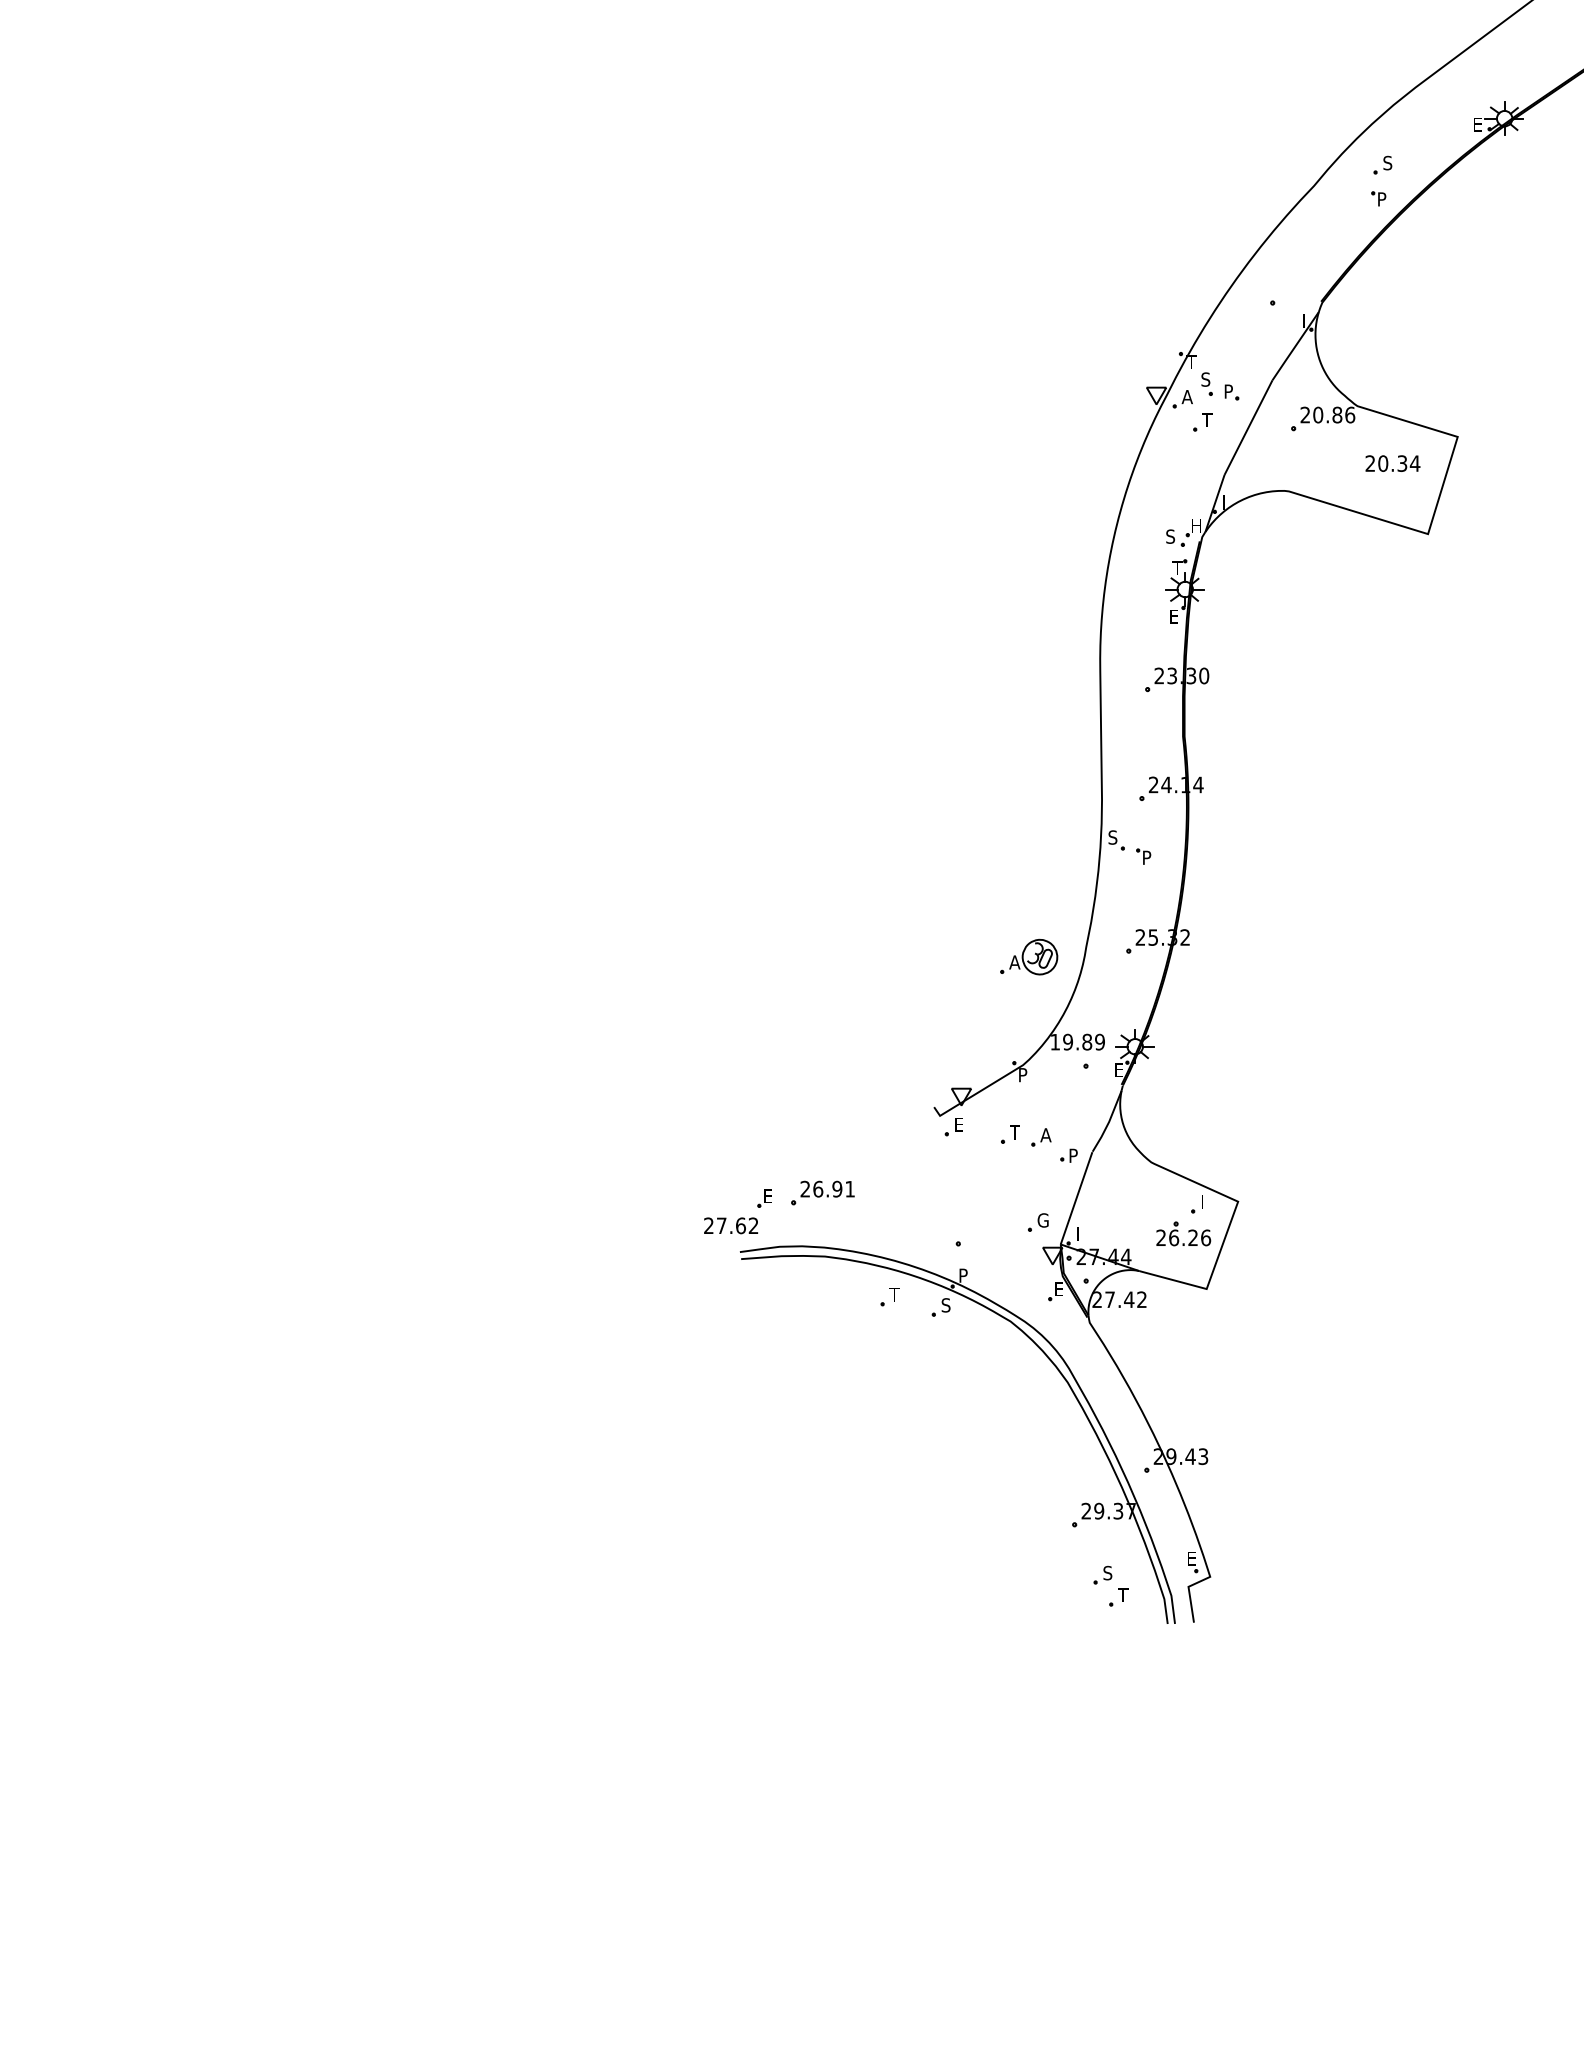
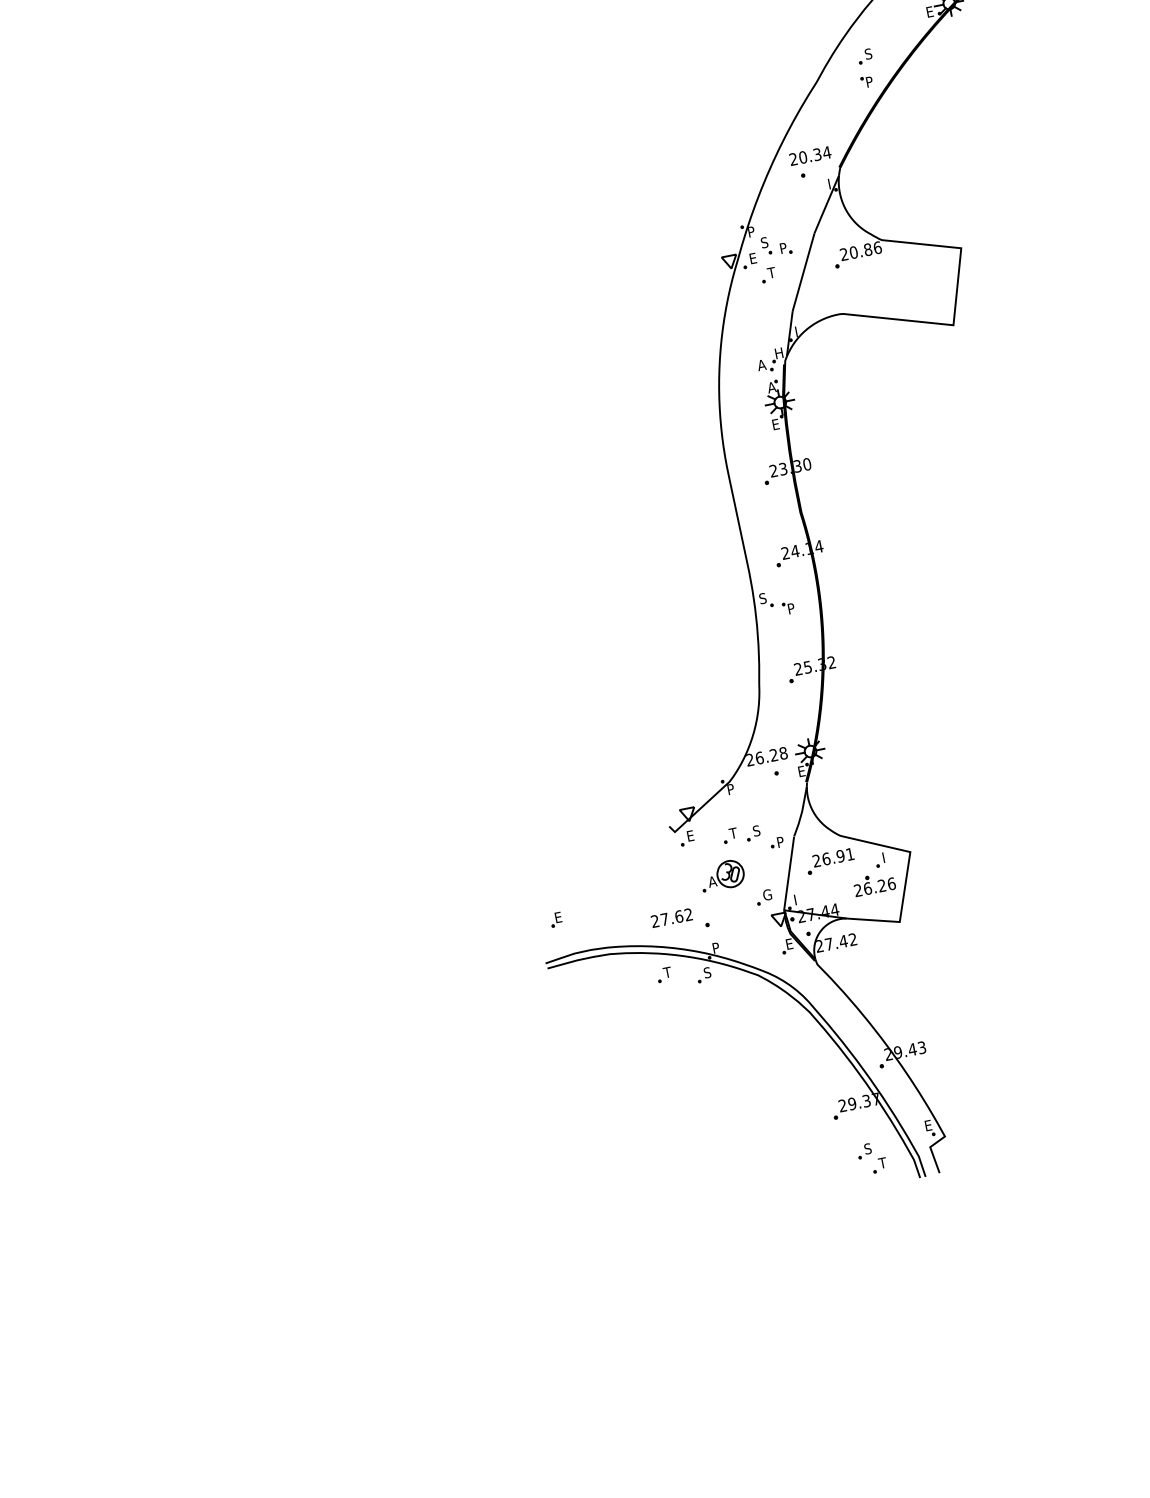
text: (1191, 362) -> (751, 232), T -> P
text: (1186, 397) -> (752, 258), A -> E
text: (1392, 463) -> (810, 155), moved
text: (1170, 536) -> (761, 365), S -> A
text: (1177, 567) -> (771, 387), T -> A
part: (1029, 956) -> (722, 875), moved
text: (1077, 1041) -> (766, 756), 19.89 -> 26.28
text: (1045, 1135) -> (756, 831), A -> S
part: (822, 1192) -> (830, 860), moved
text: (731, 1225) -> (672, 917), moved

